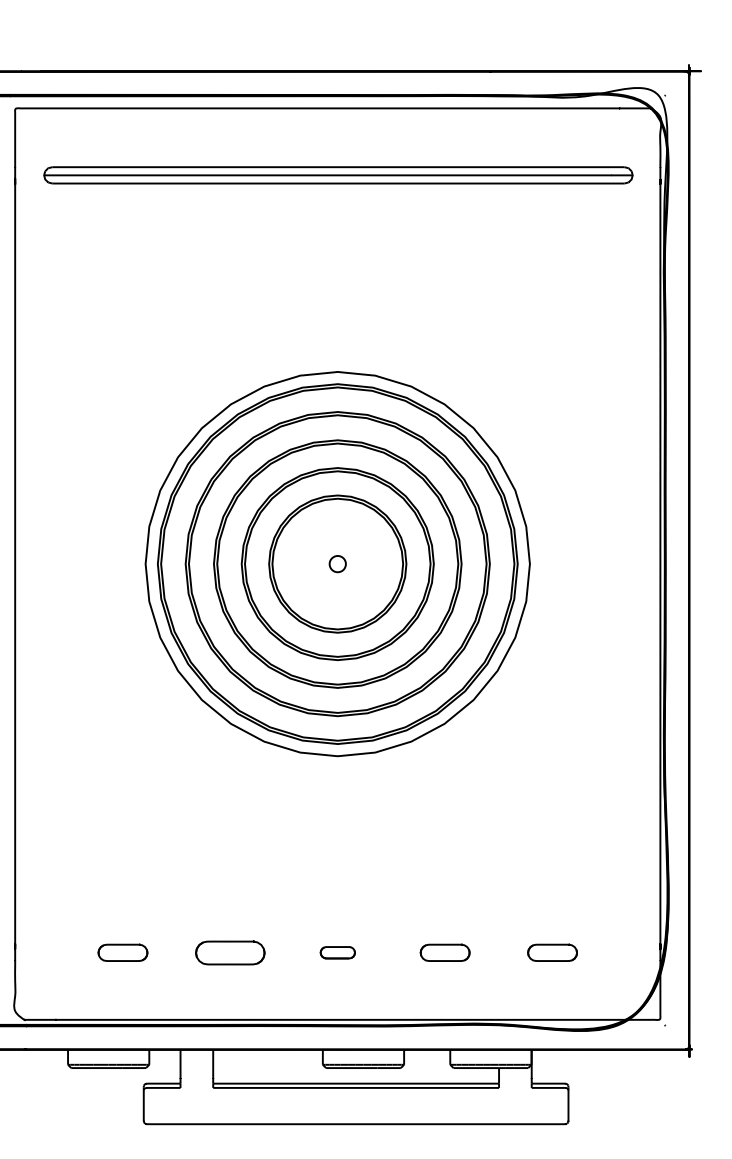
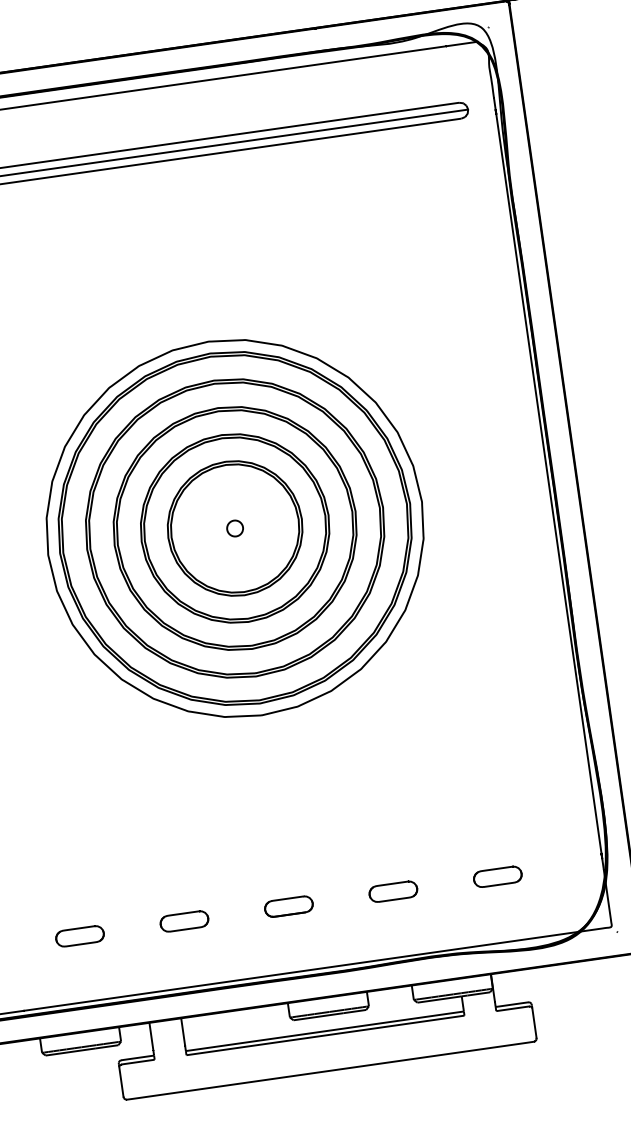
part: (230, 952) -> (184, 921), size x0.71
part: (337, 952) -> (288, 906), size x1.43

